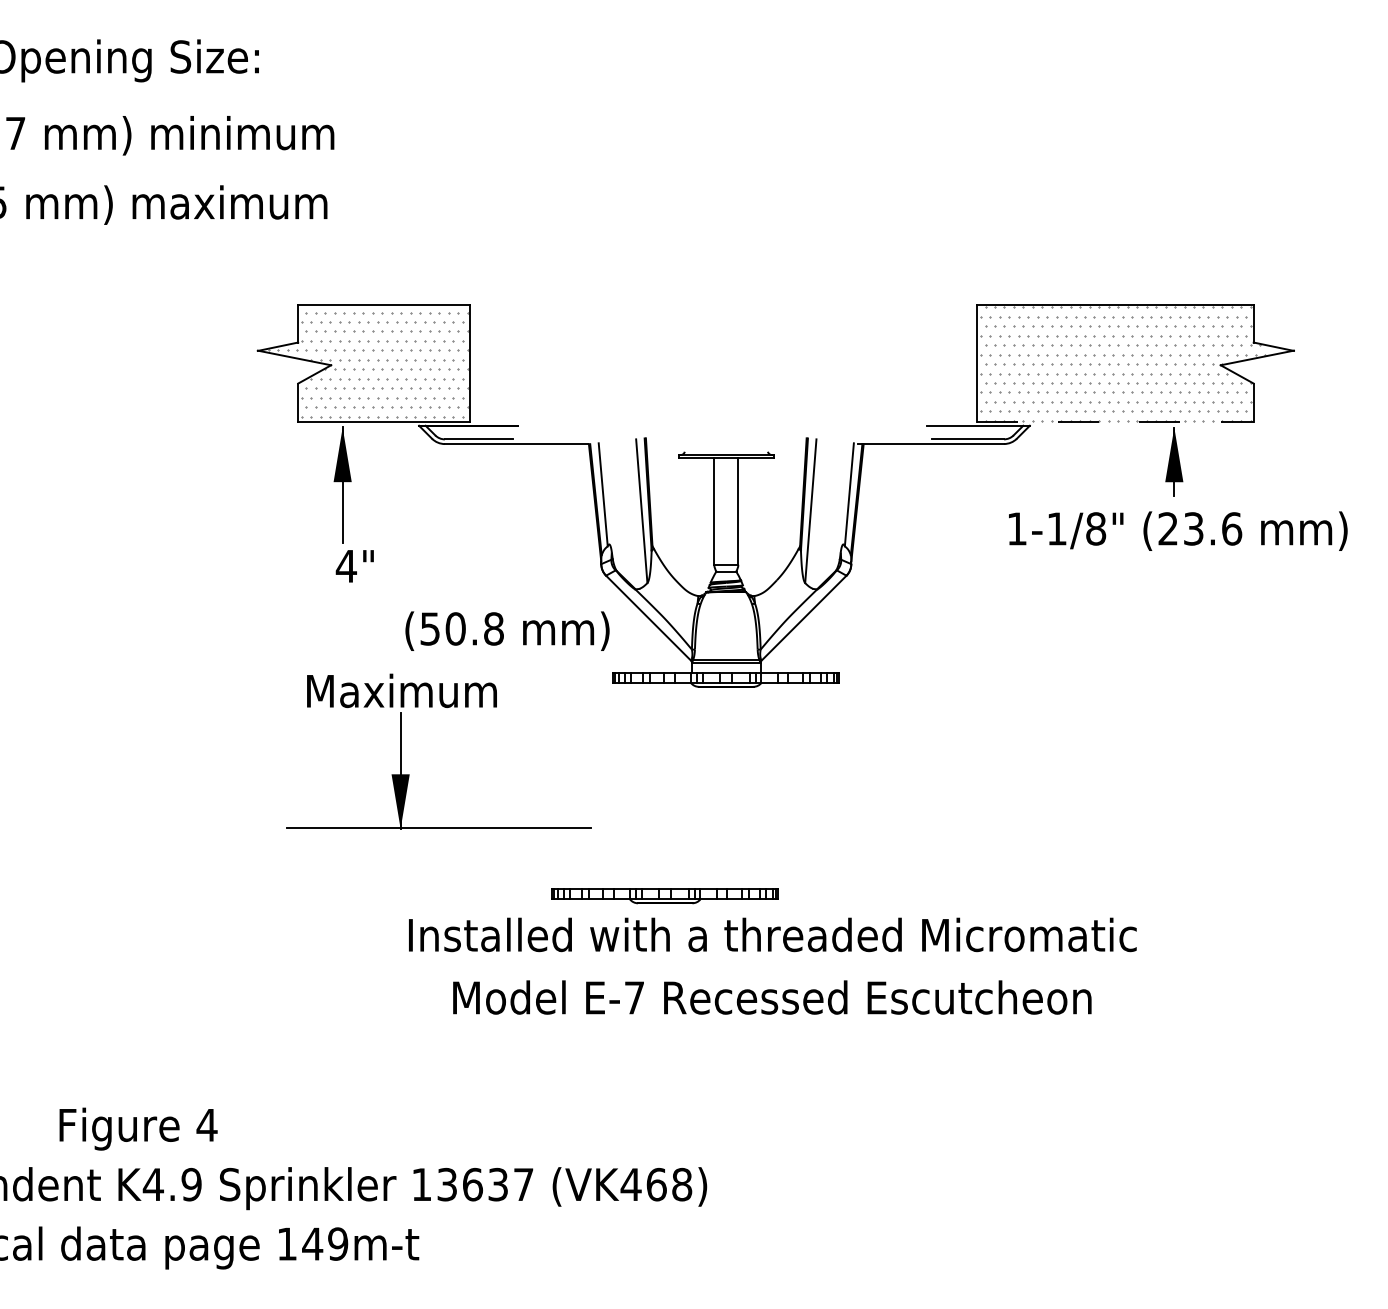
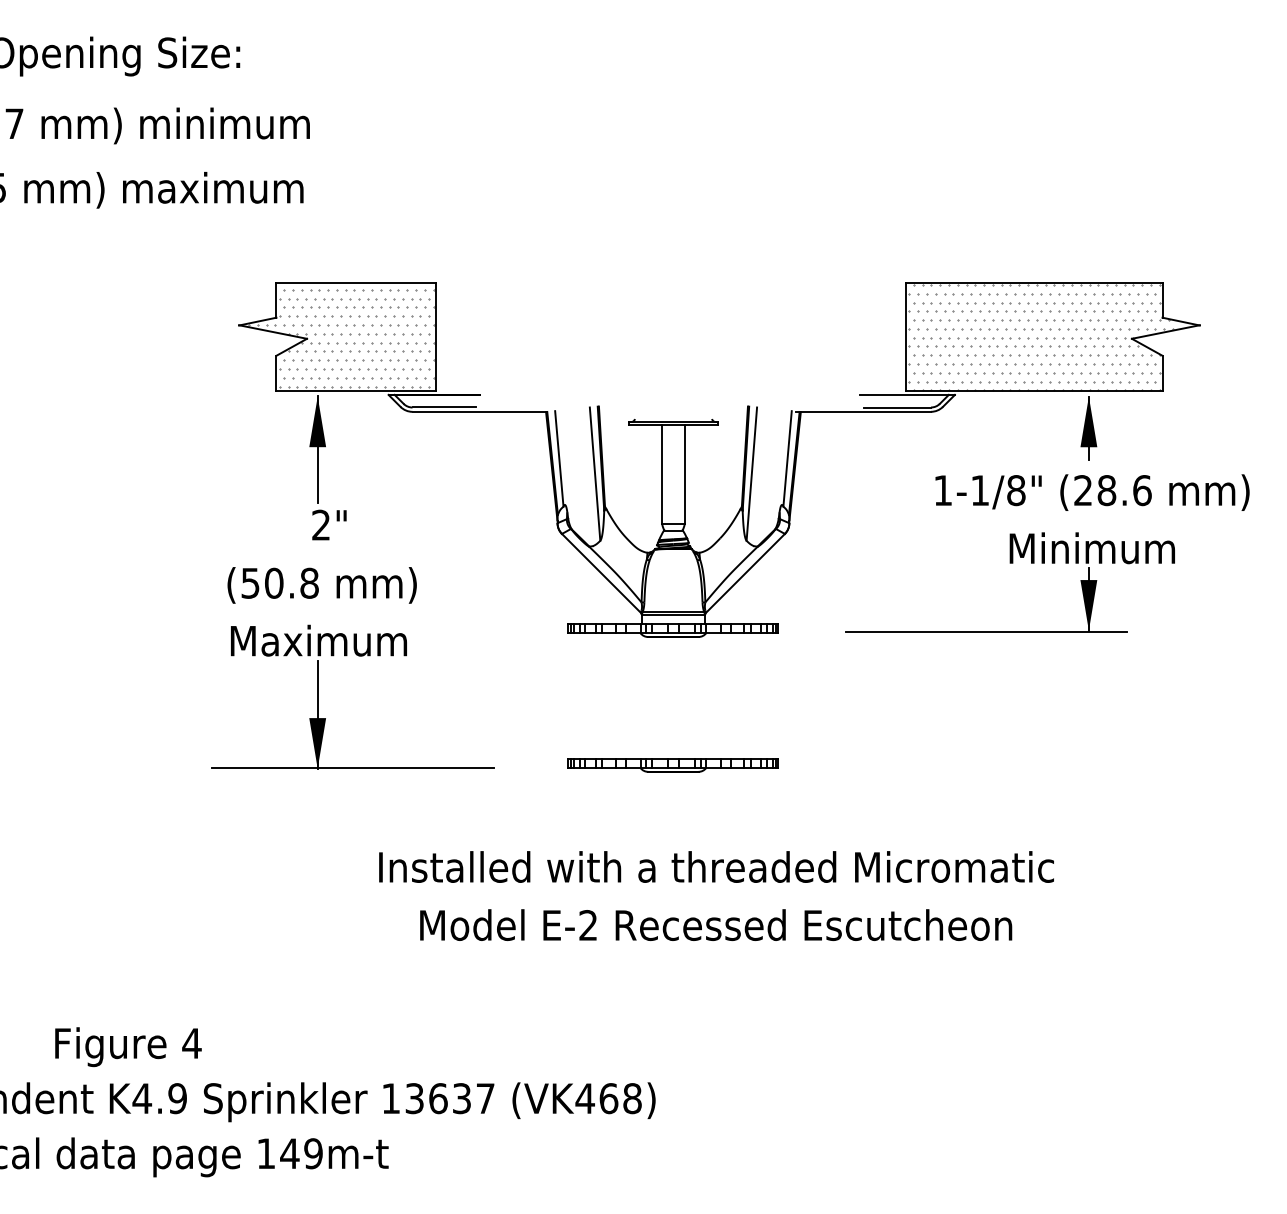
line: (1115, 421) -> (1034, 390), dashed -> solid
text: (1193, 528) -> (1106, 490), (23.6 -> (28.6
text: (345, 565) -> (320, 524), 4" -> 2"
part: (1089, 607) -> (1010, 563), added
text: (507, 630) -> (322, 584), moved
part: (401, 751) -> (318, 696), moved
part: (664, 896) -> (672, 765), moved
text: (633, 997) -> (587, 925), E-7 -> E-2

